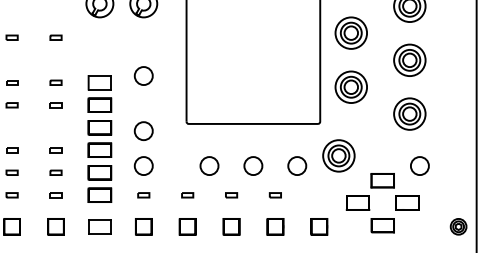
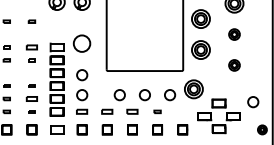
part: (409, 60) -> (234, 34), size x0.6
circle: (144, 75) -> (82, 43), size x1.6
part: (55, 82) -> (31, 47), size x1.6
part: (409, 114) -> (234, 65), size x0.6
circle: (420, 166) -> (253, 102), moved
part: (55, 171) -> (31, 98), size x1.6
part: (144, 194) -> (82, 111), size x1.6
part: (187, 194) -> (107, 111), size x1.6
part: (231, 194) -> (132, 111), size x1.6

